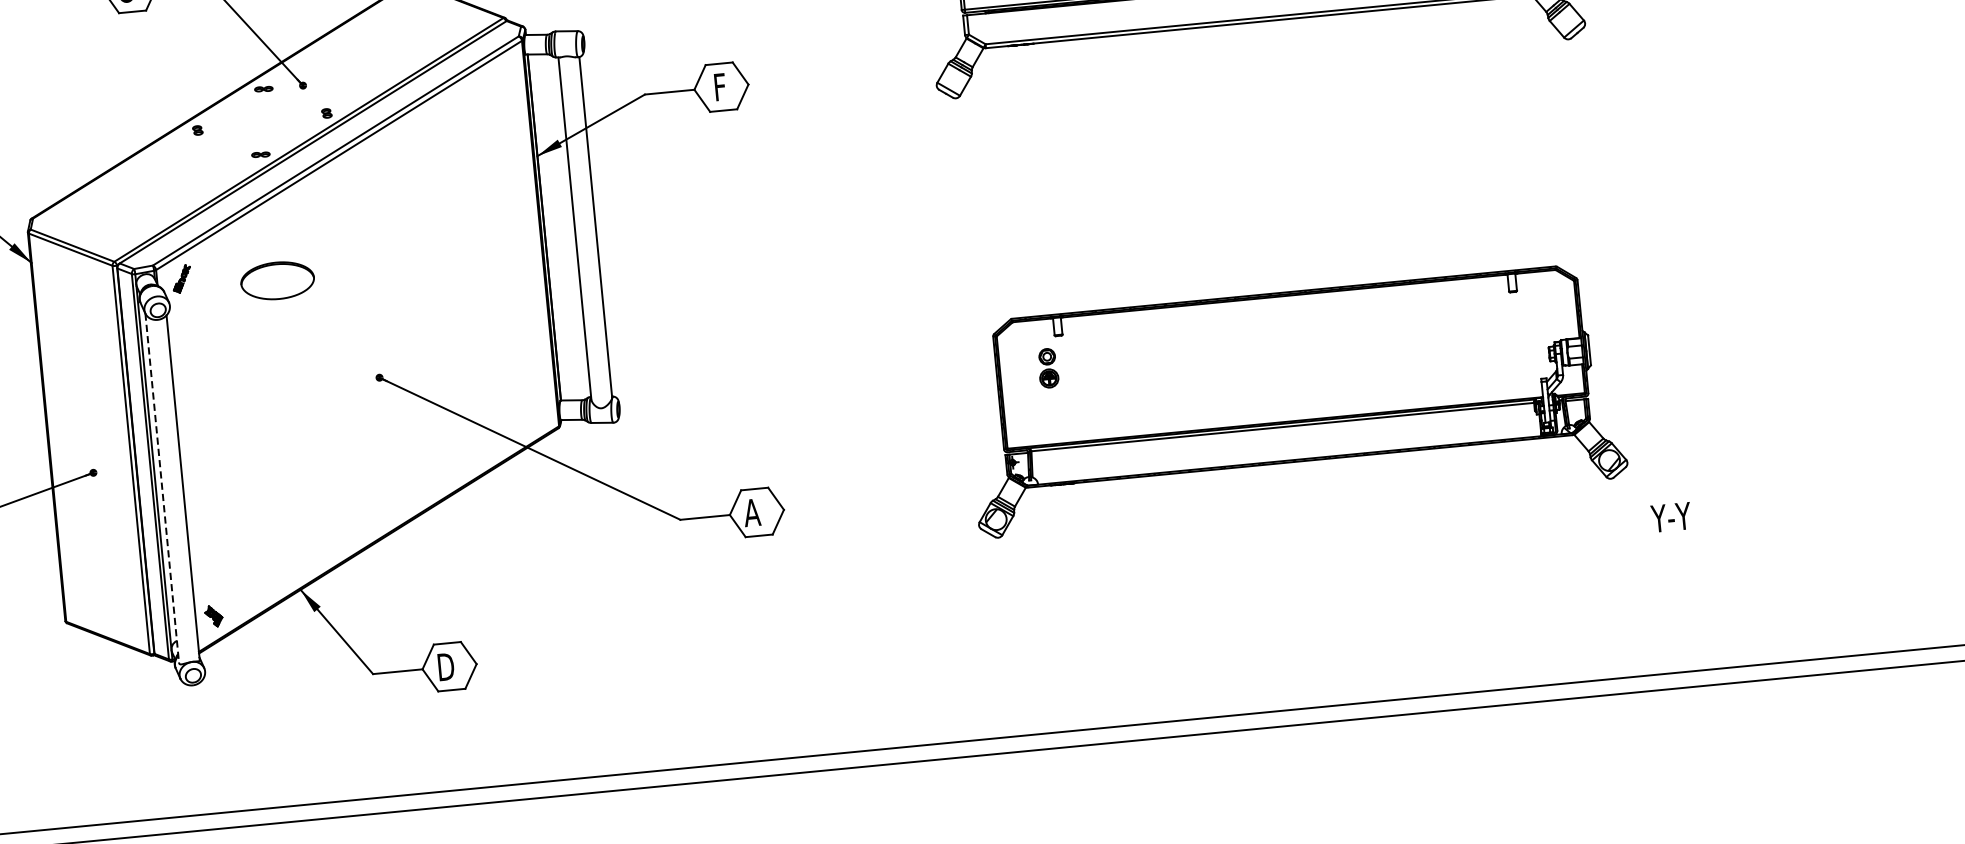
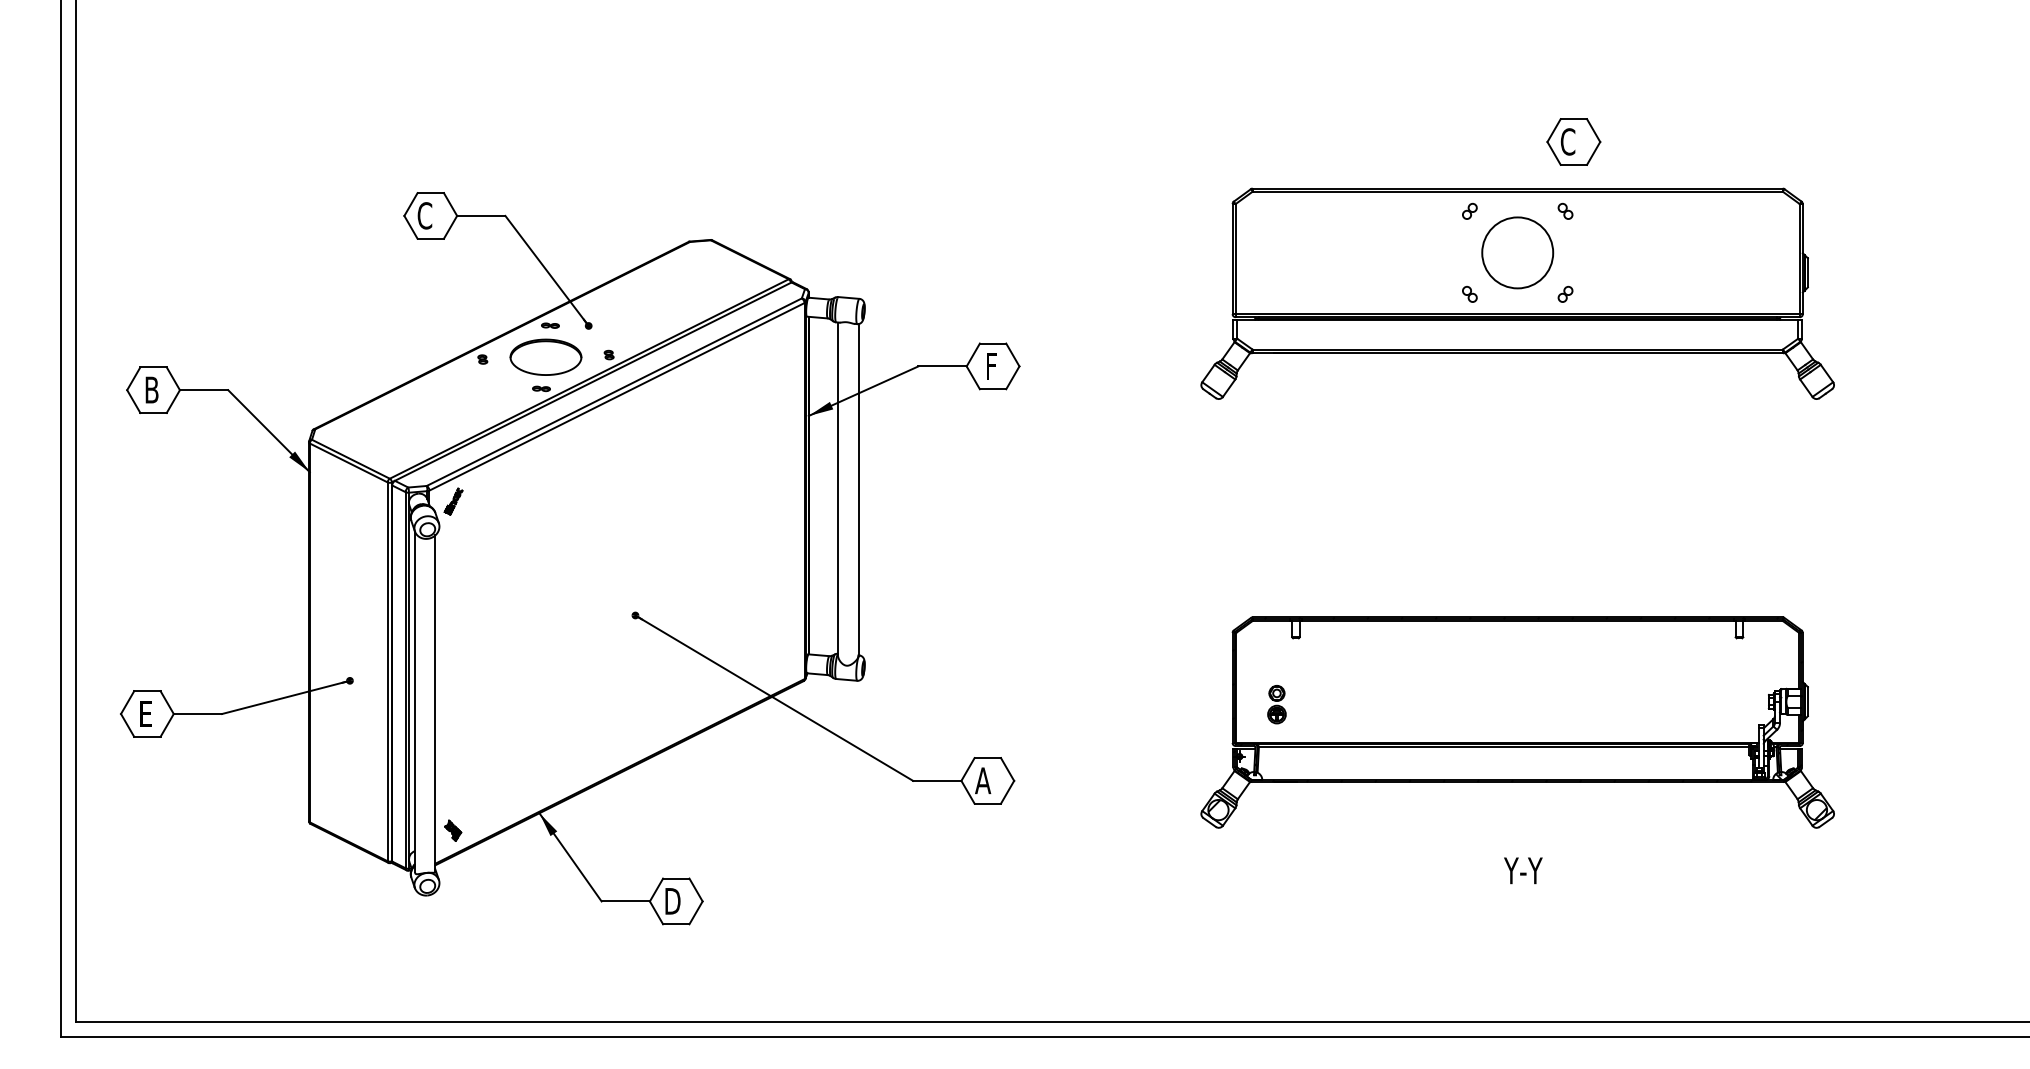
part: (277, 280) -> (545, 356), moved
part: (1047, 368) -> (1276, 704), moved
line: (162, 488) -> (415, 702), dashed -> solid
text: (1671, 517) -> (1523, 870), moved

